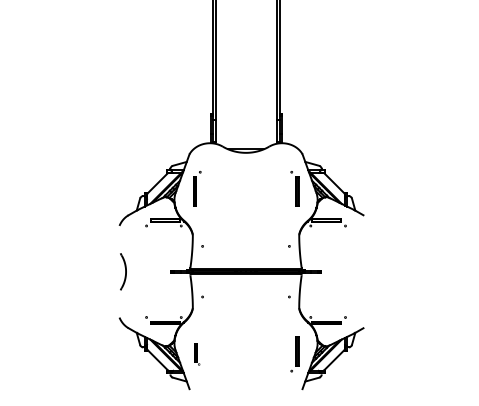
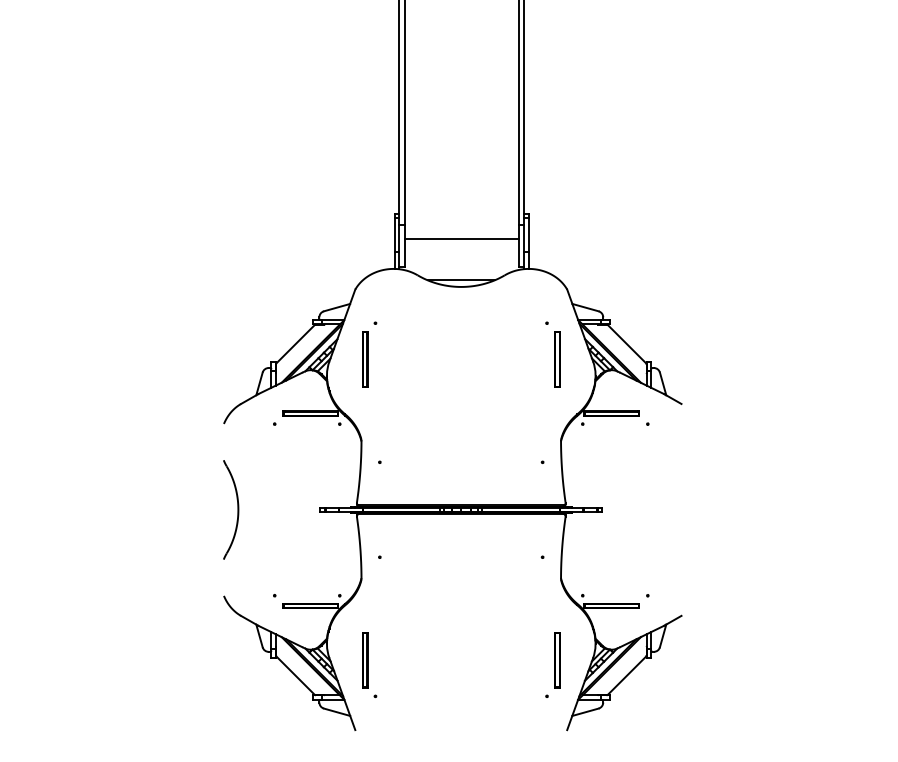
line: (245, 127) -> (460, 239), added
part: (123, 271) -> (231, 509), size x1.43
part: (197, 354) -> (370, 665), size x1.67

